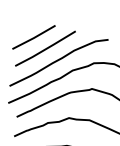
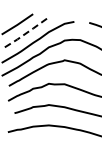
line: (46, 48) -> (27, 32), solid -> dashed

